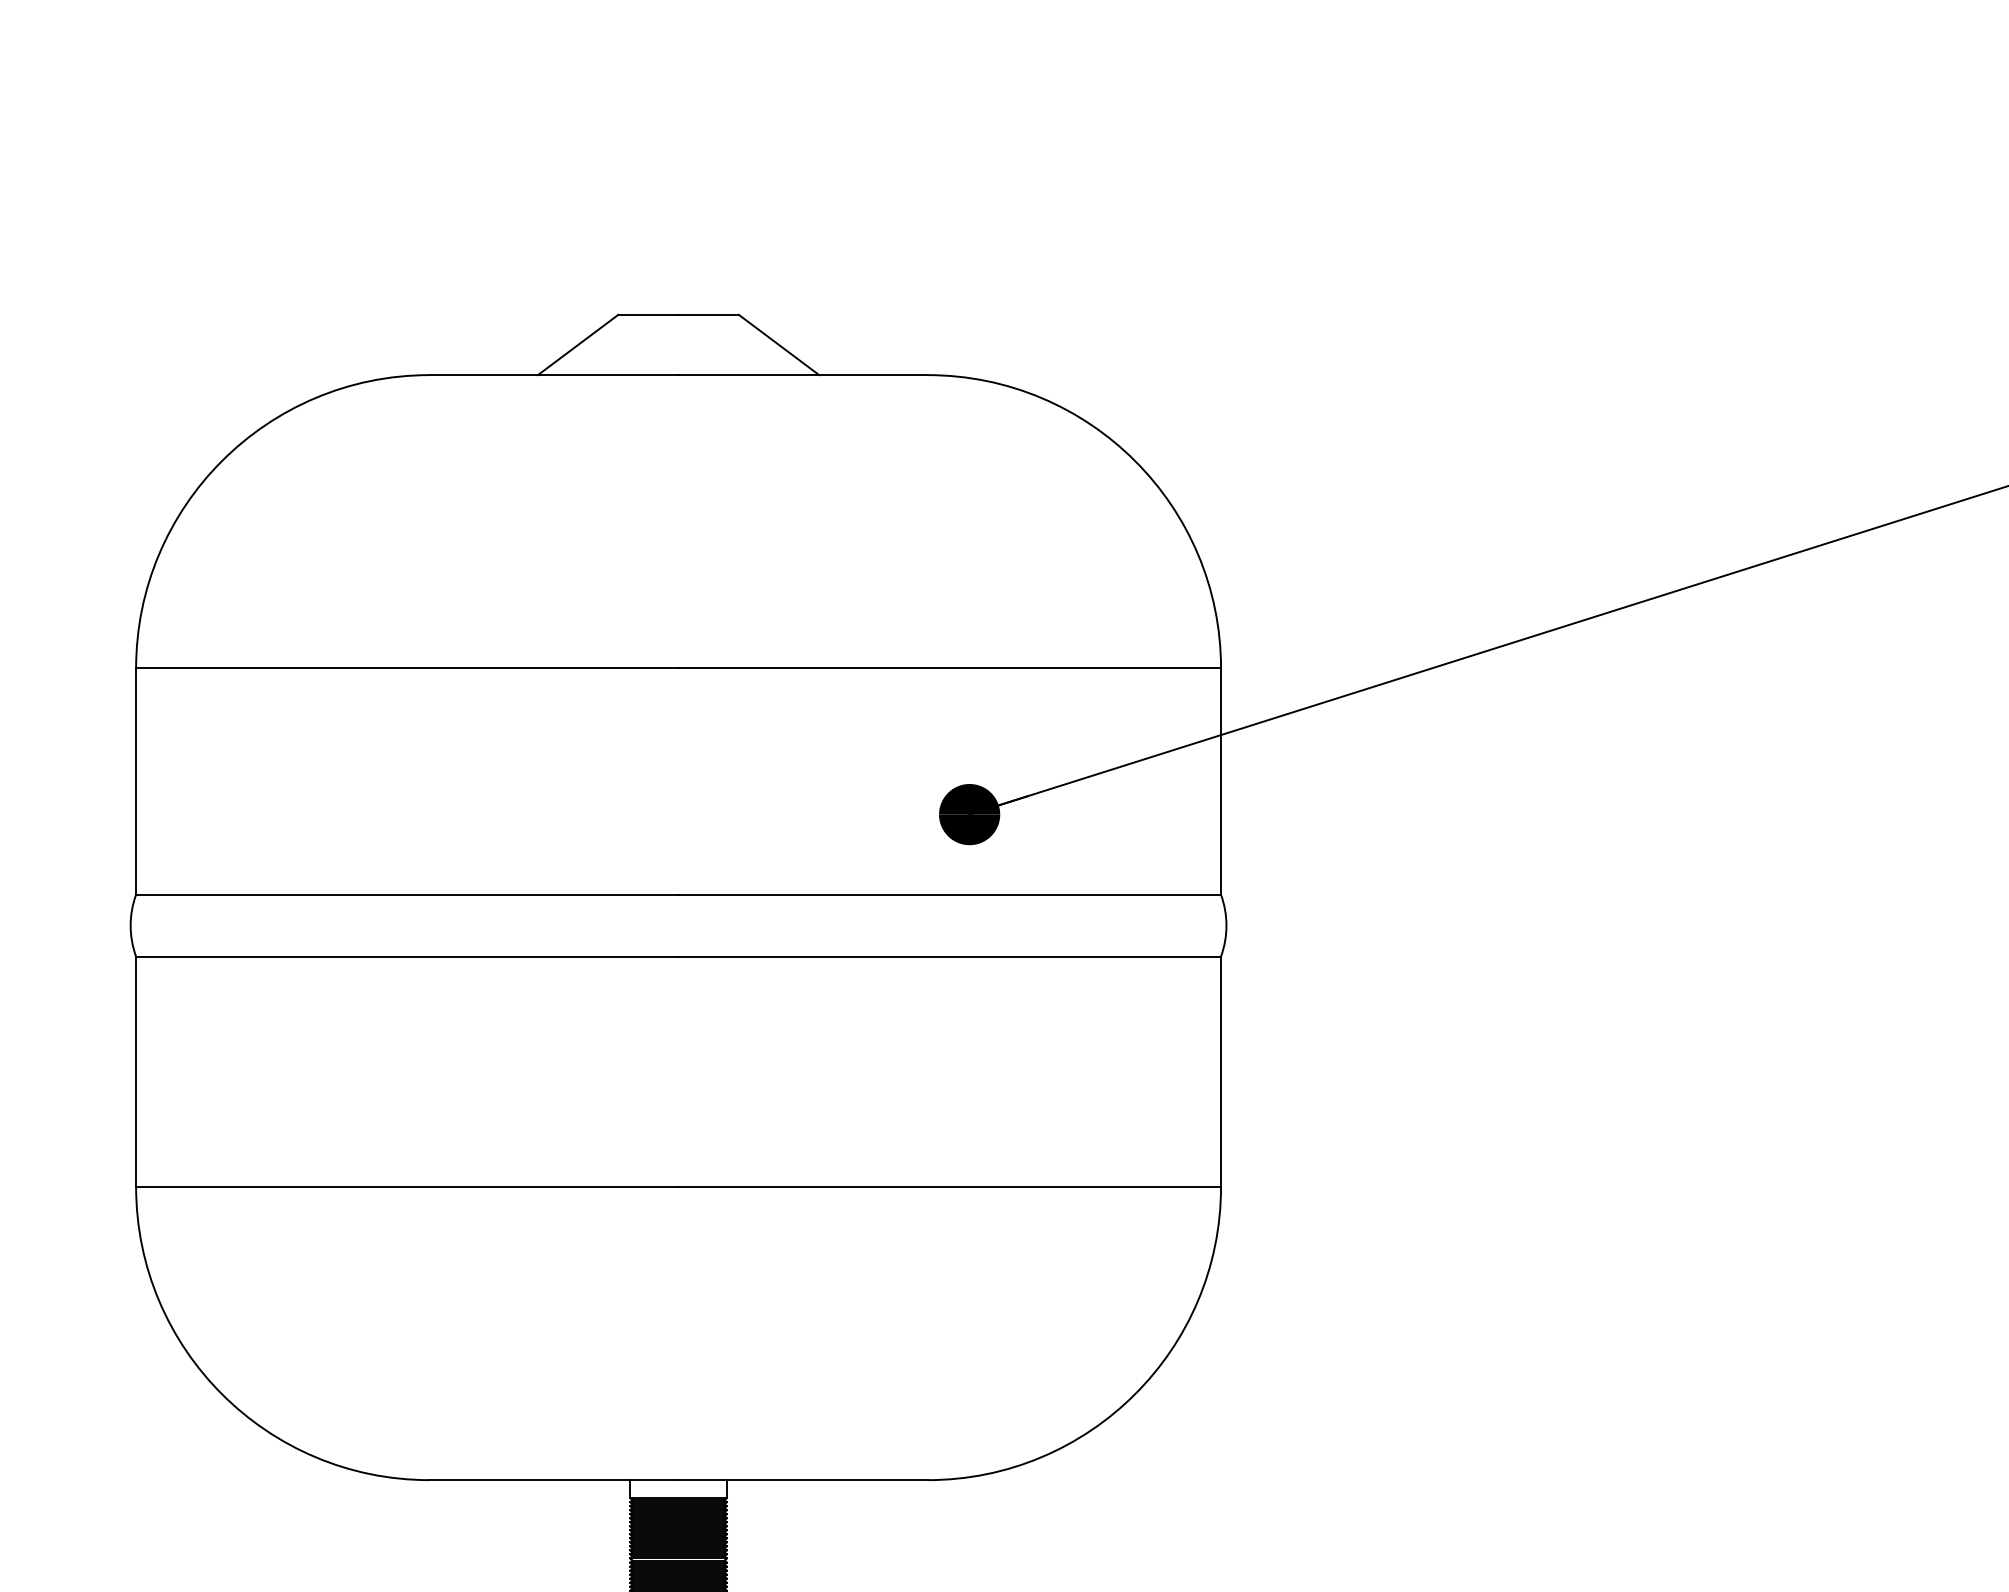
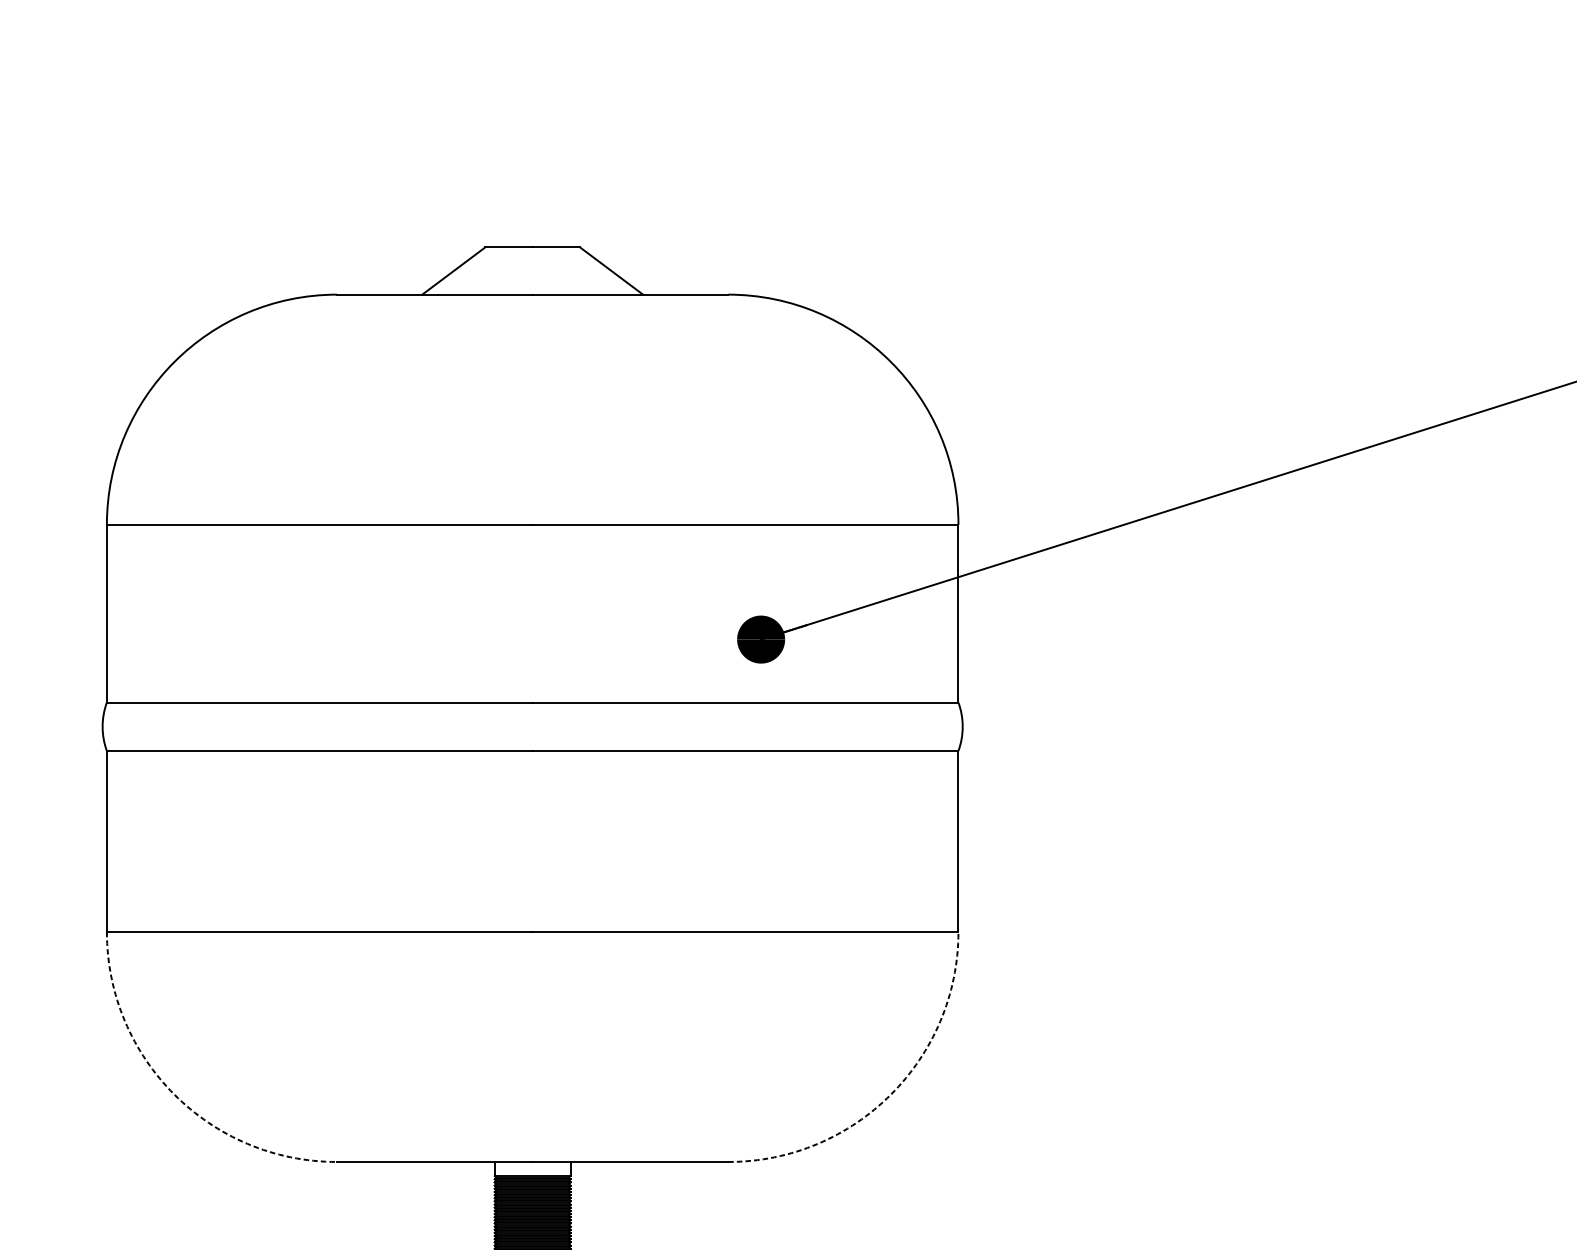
arc: (222, 1394) -> (174, 1094), solid -> dashed
arc: (1135, 1394) -> (891, 1094), solid -> dashed

